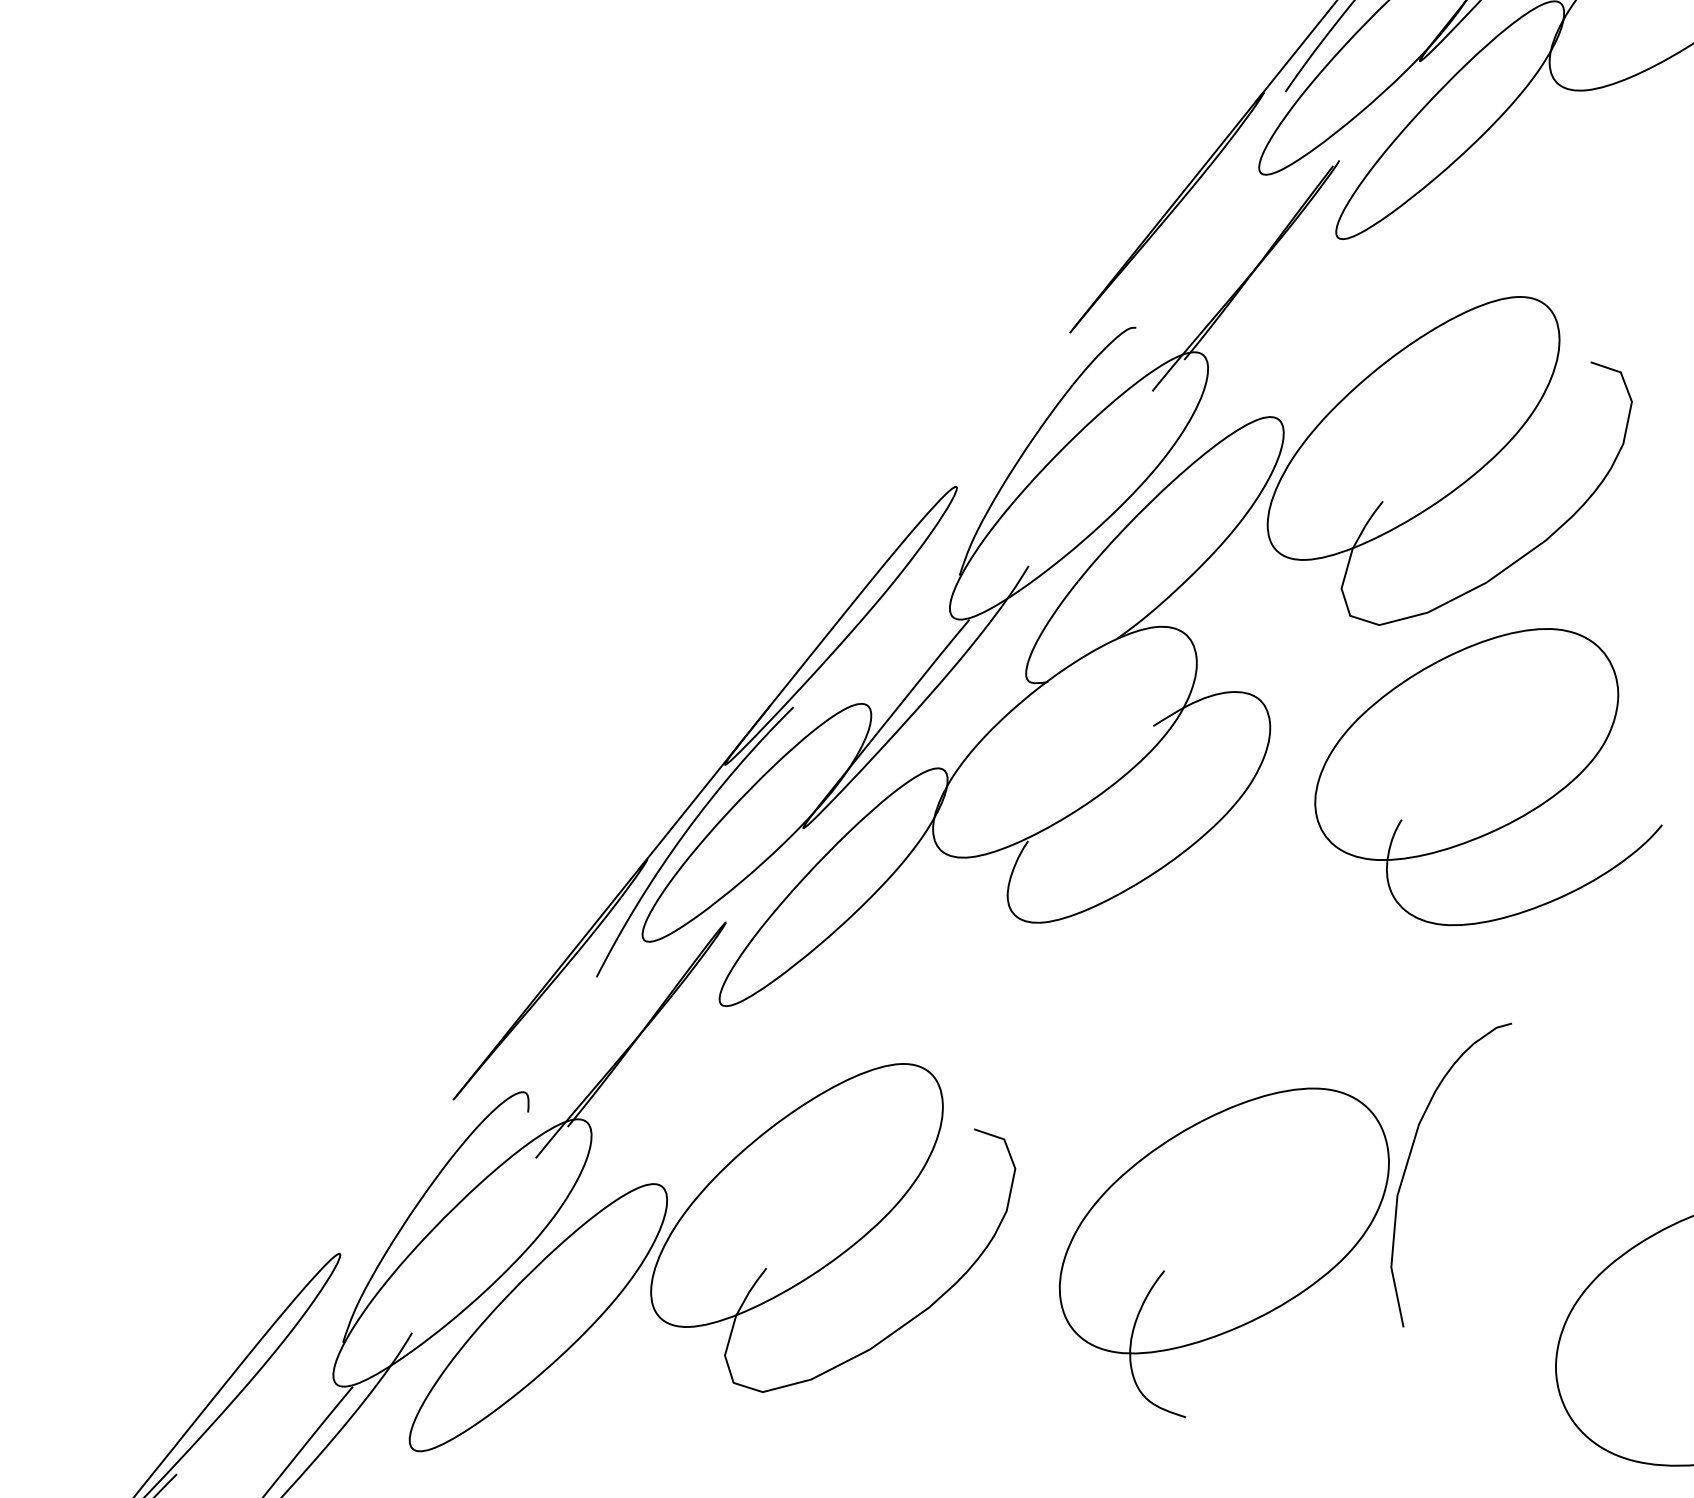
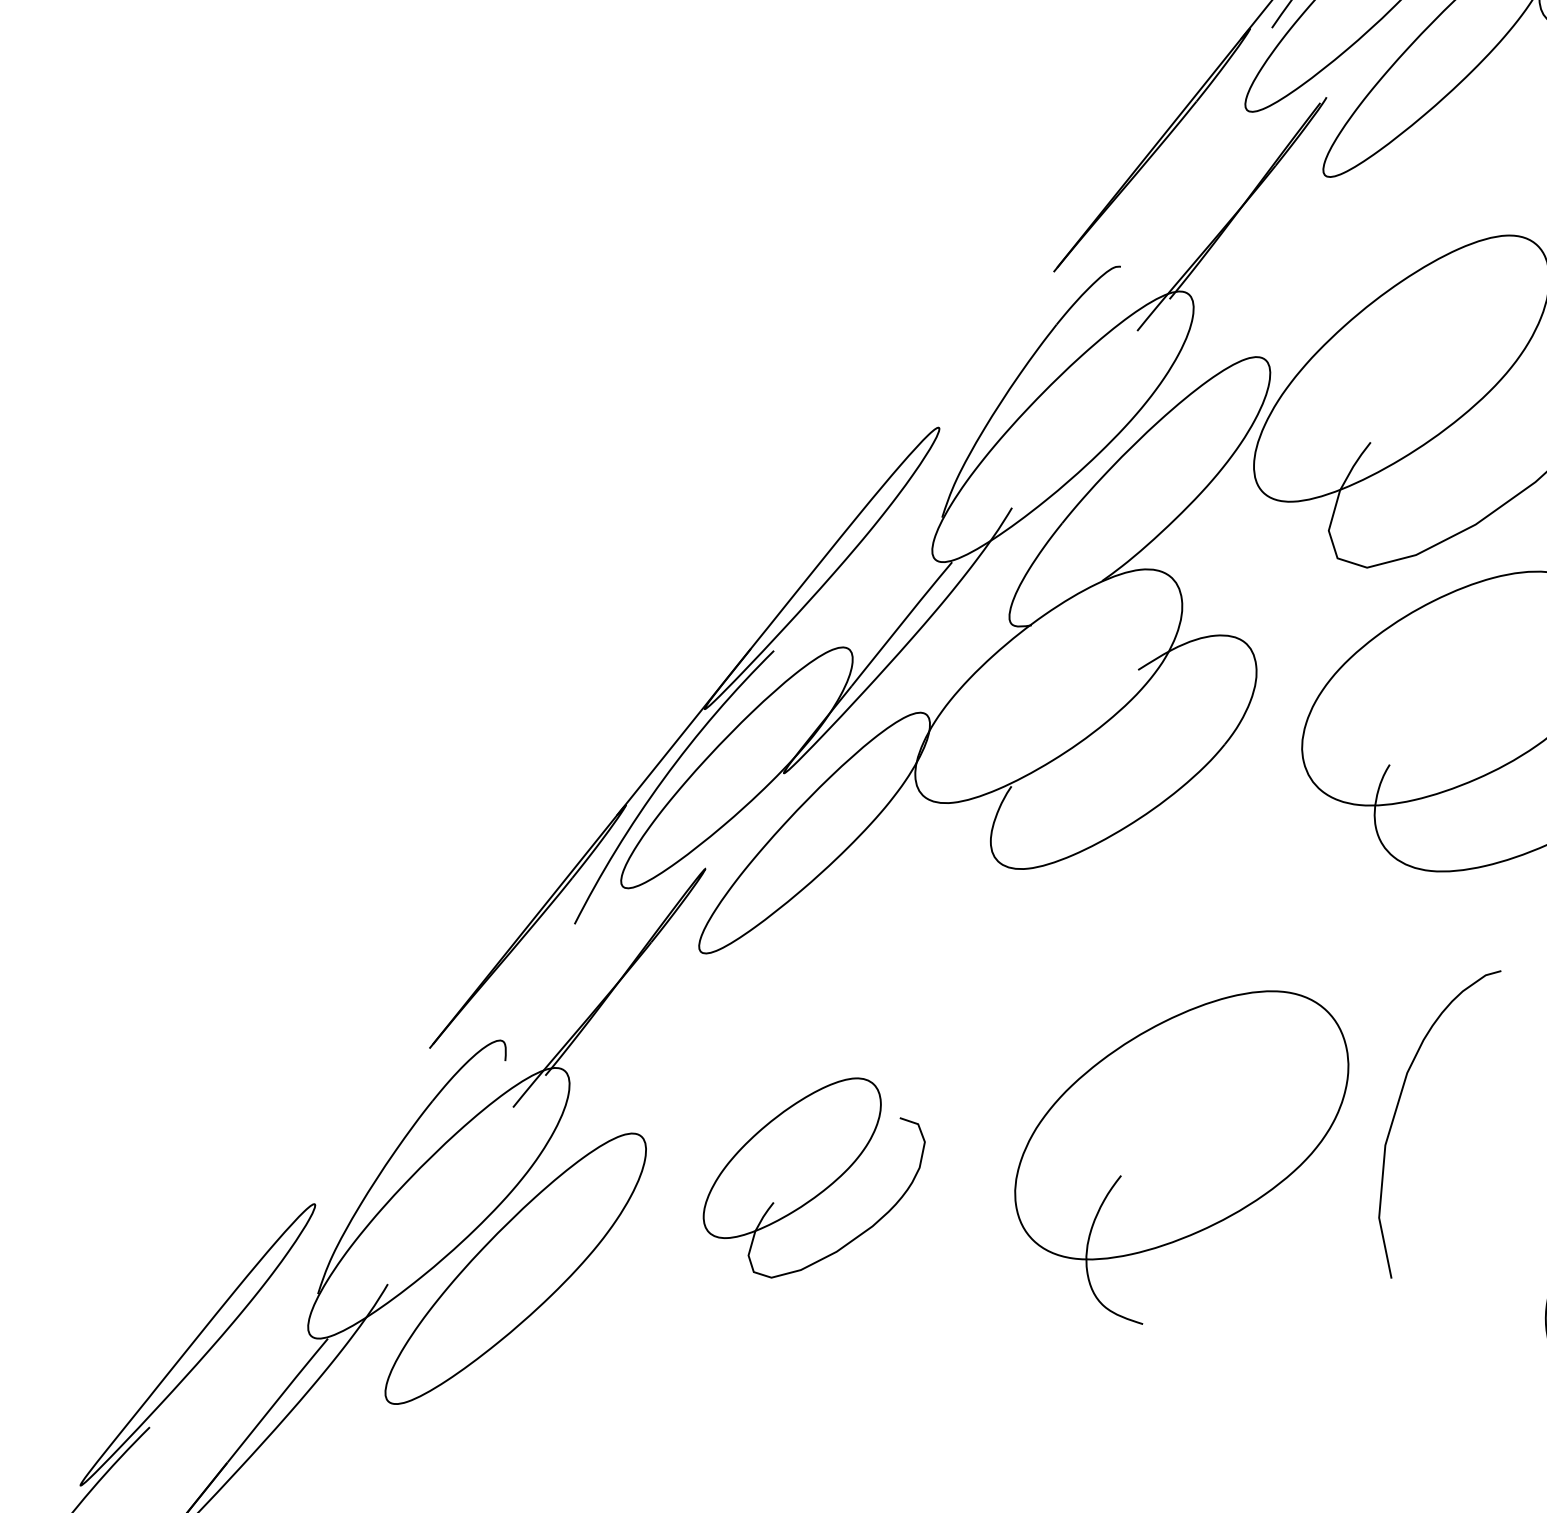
part: (833, 1227) -> (814, 1177), size x0.6
part: (1223, 1252) -> (1180, 1157), moved

